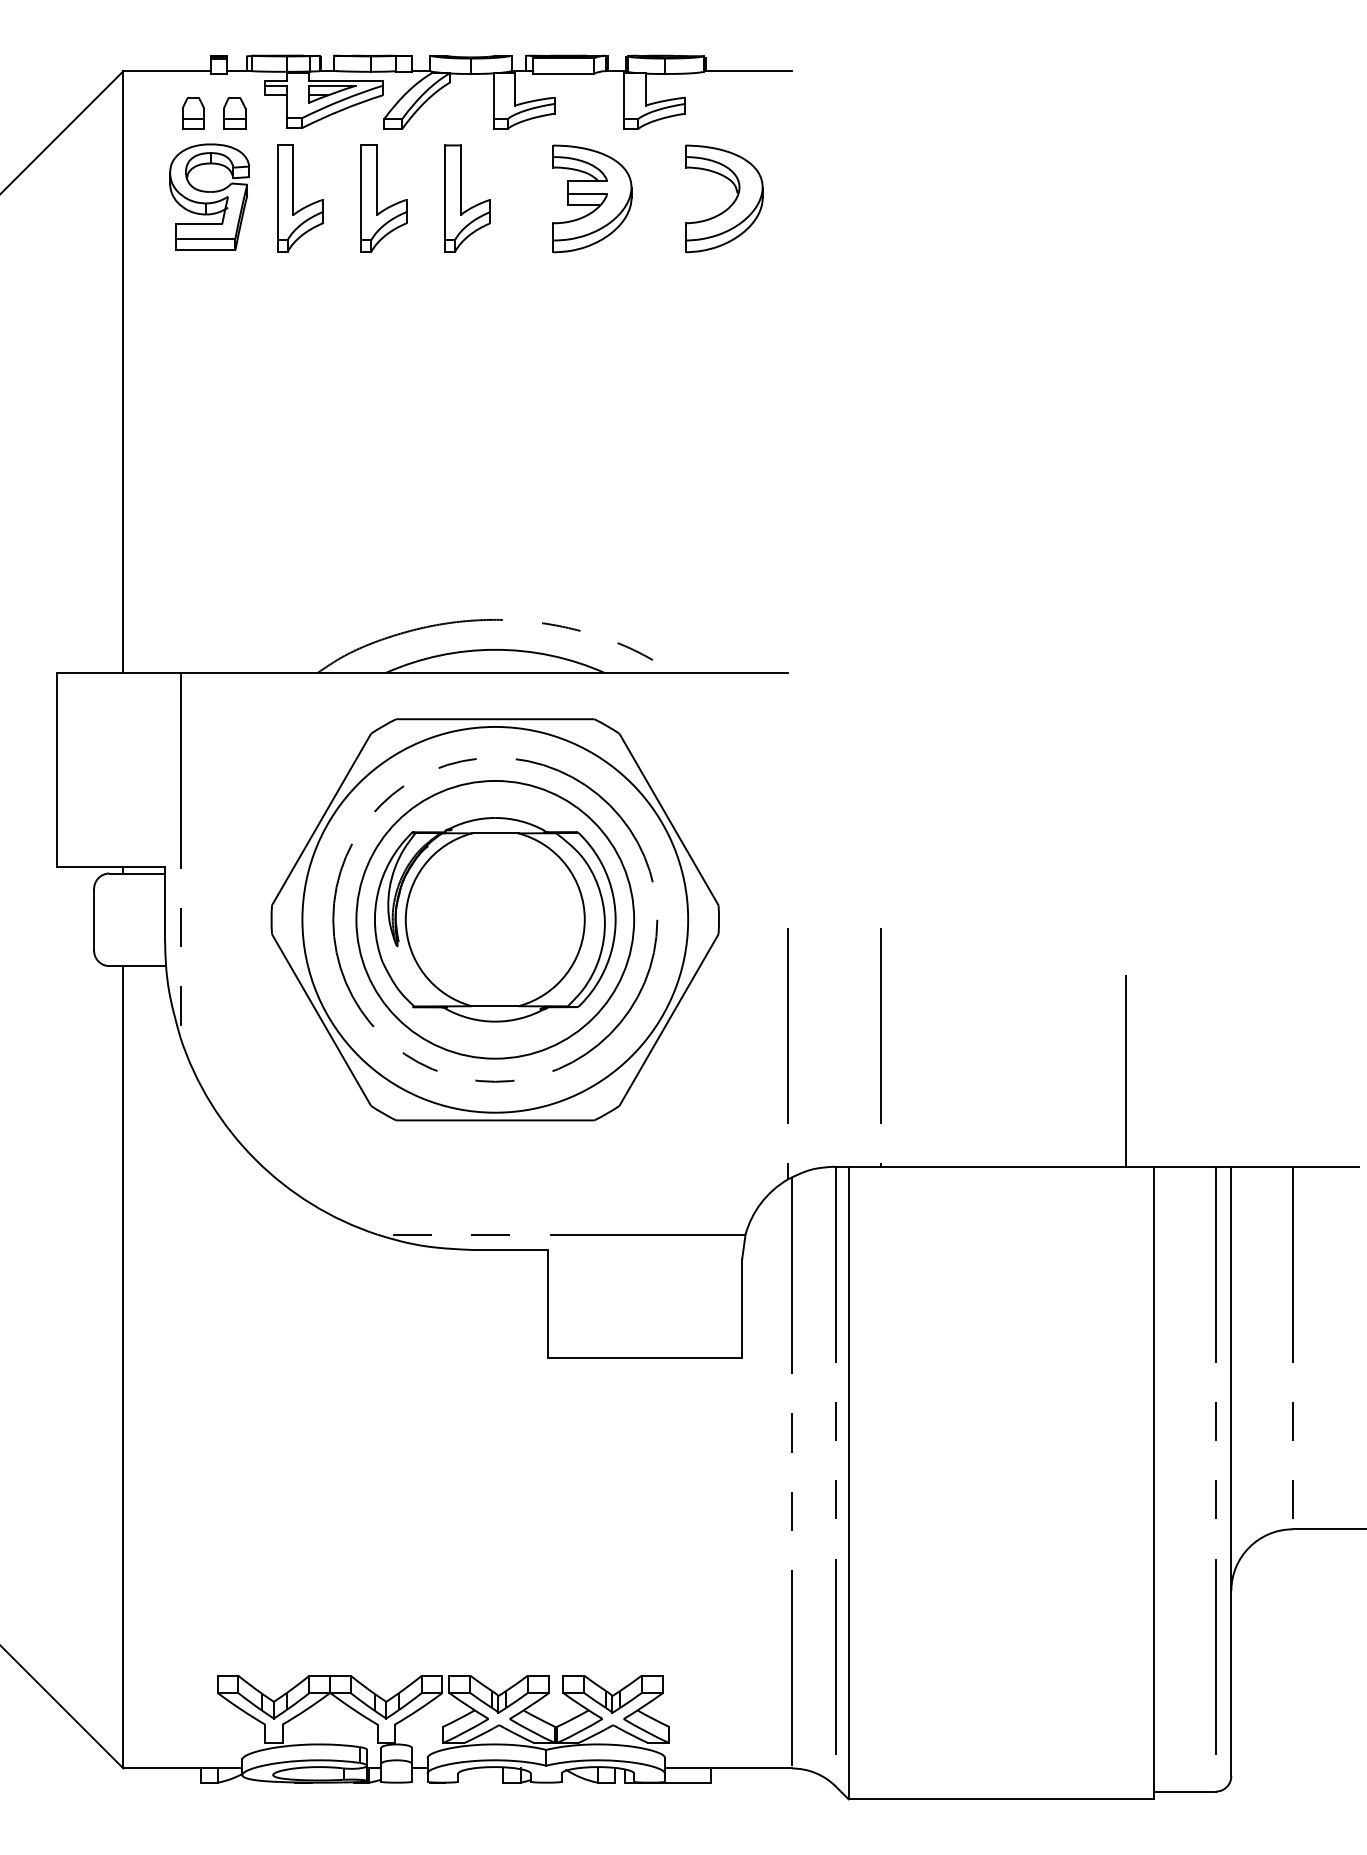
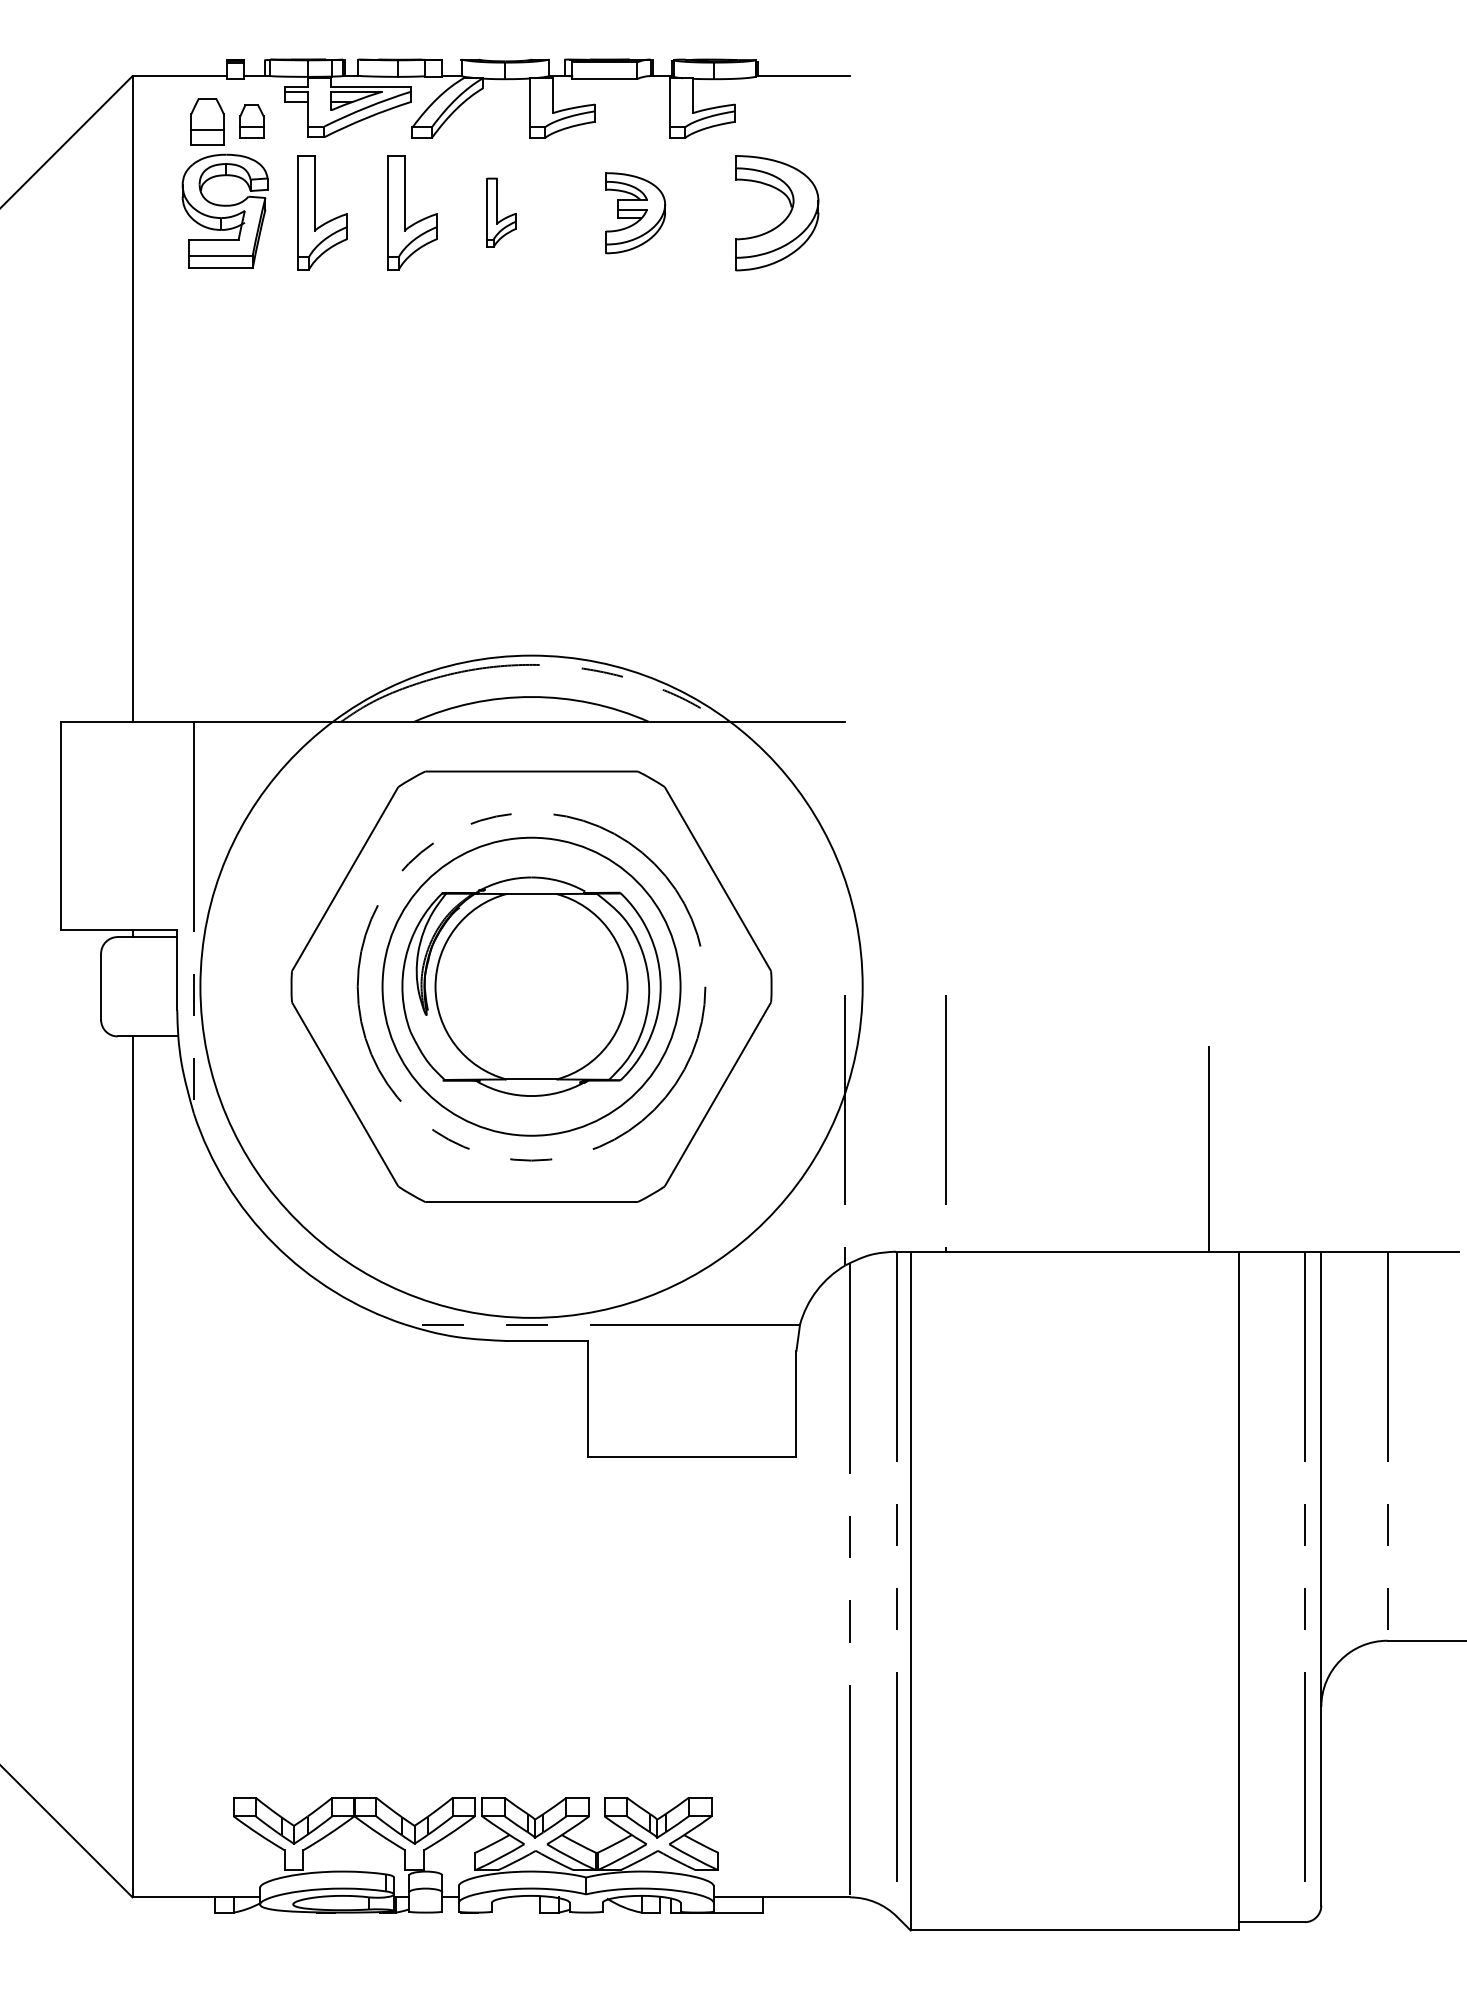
part: (193, 113) -> (207, 121), size x1.4
part: (467, 198) -> (501, 212), size x0.6
part: (592, 198) -> (635, 212), size x0.7
circle: (495, 919) -> (531, 986), size x1.6

